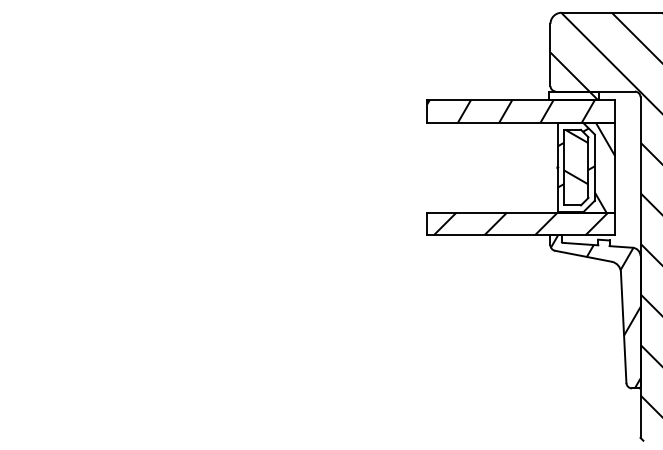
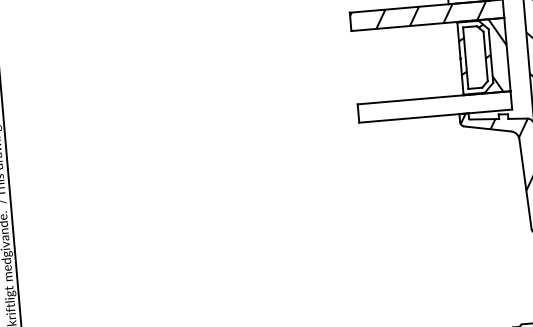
hatch: (575, 156) -> (474, 48), removed
hatch: (520, 223) -> (434, 106), removed

